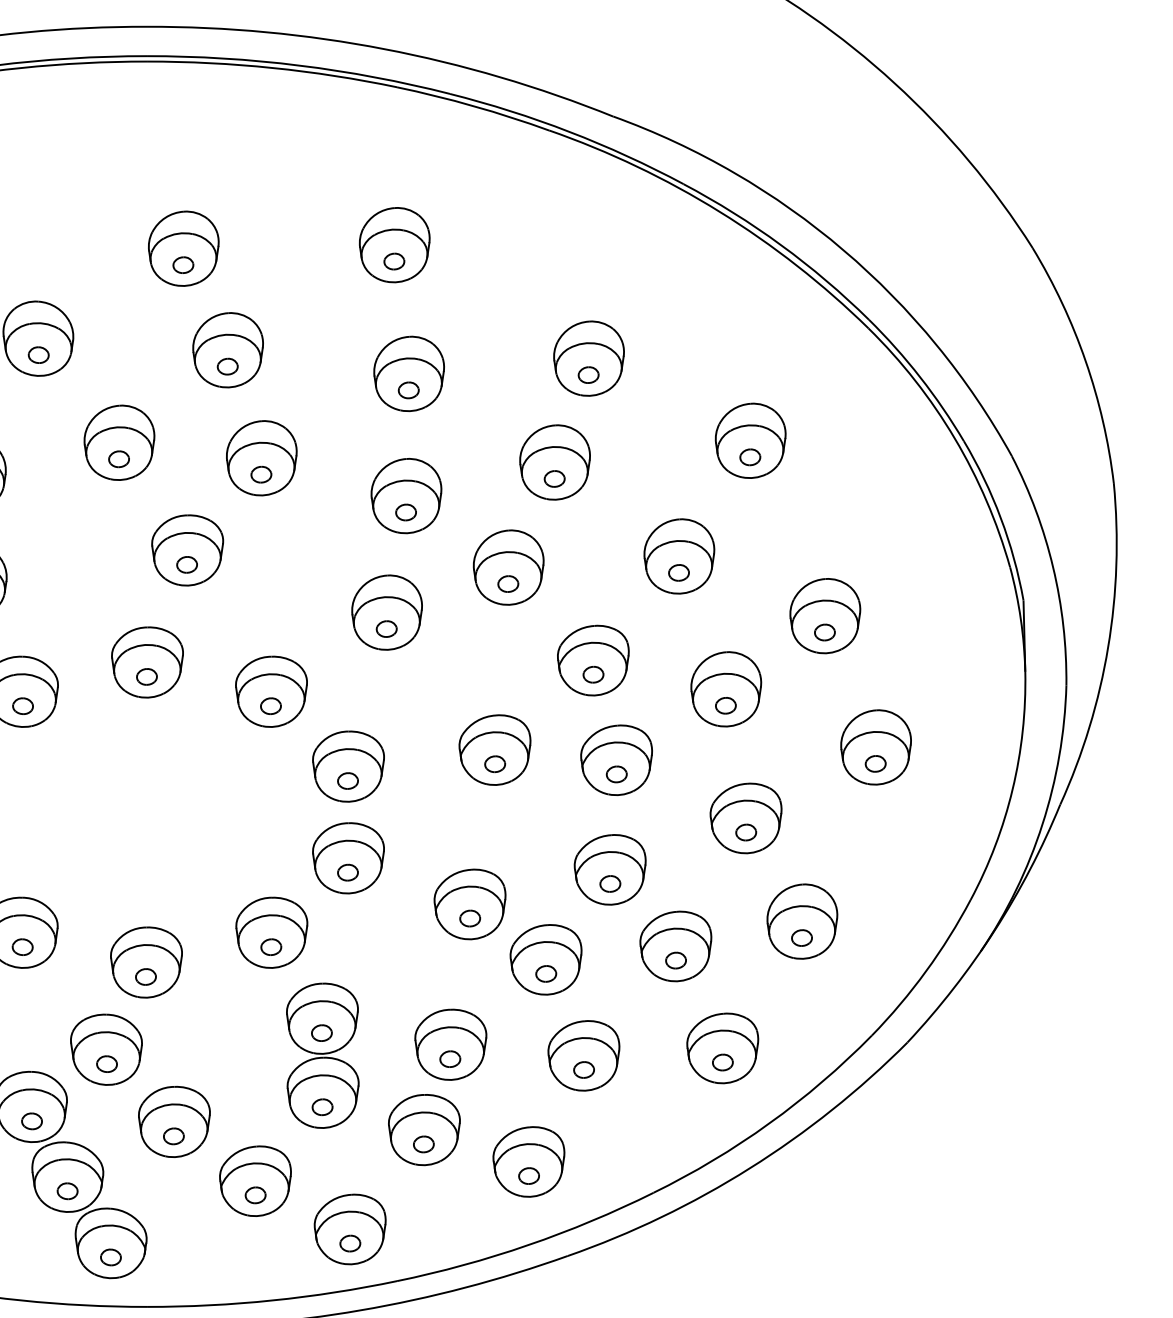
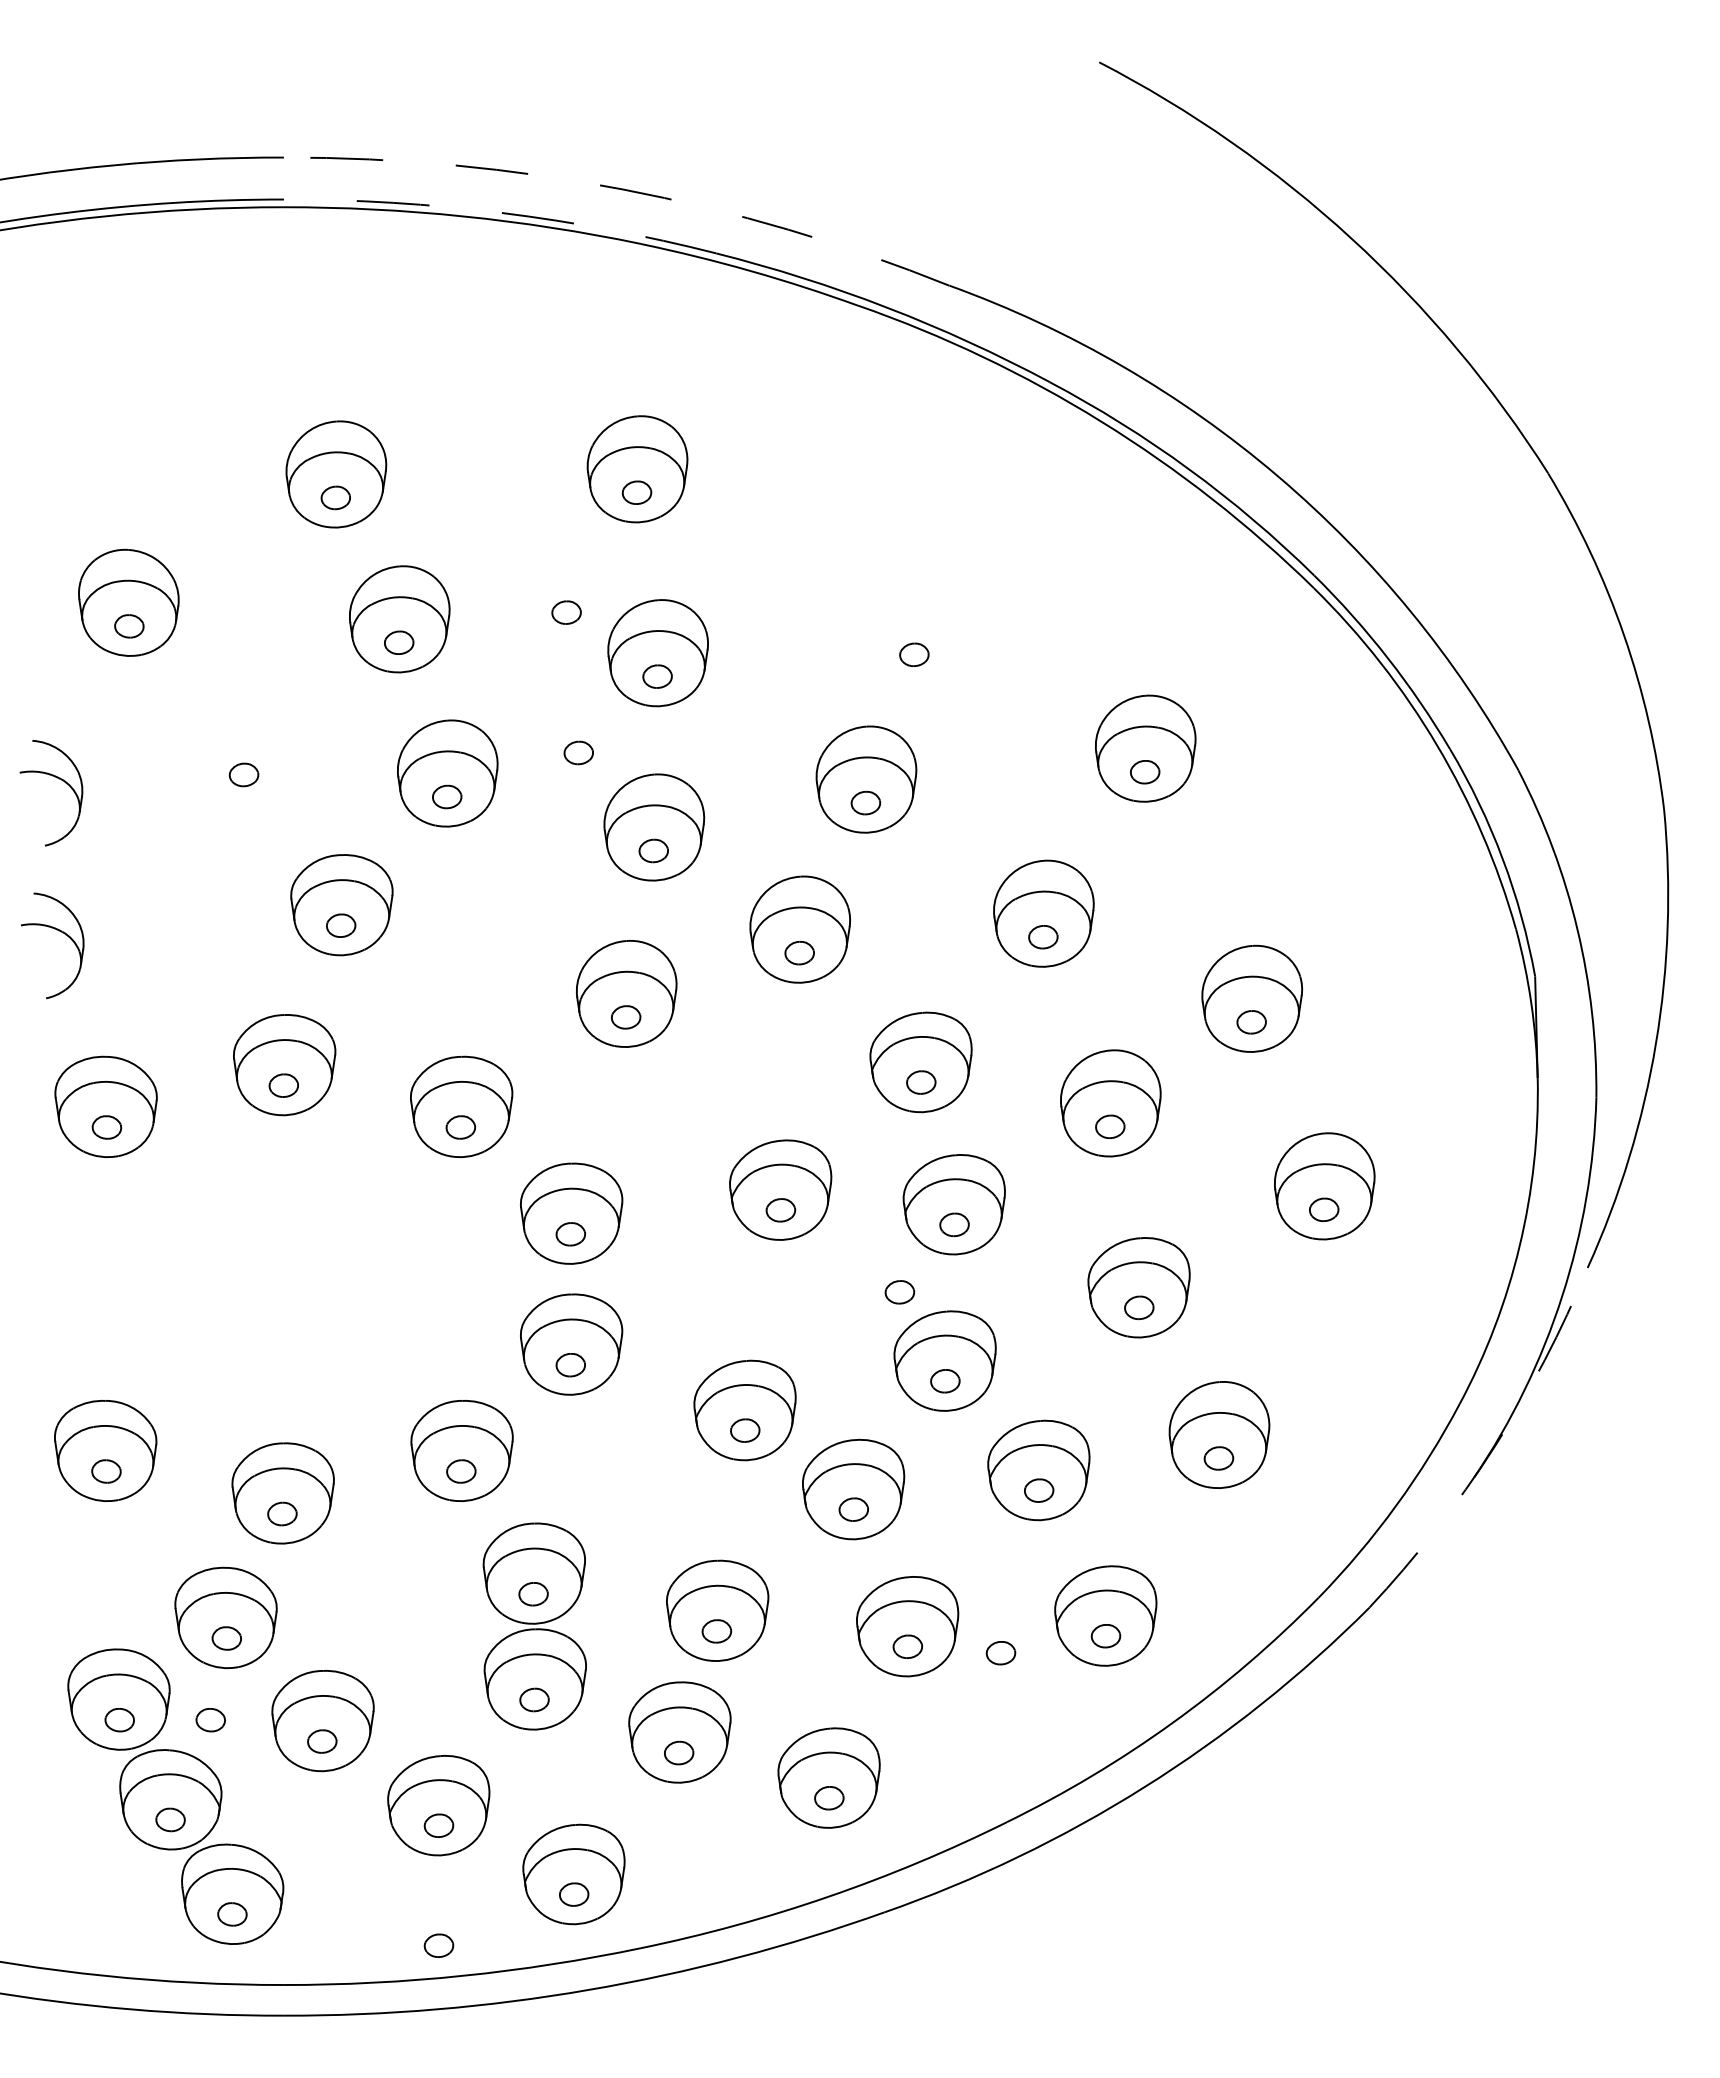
arc: (384, 49) -> (622, 189), solid -> dashed
arc: (299, 65) -> (501, 212), solid -> dashed
part: (344, 345) -> (566, 612), added
part: (588, 358) -> (914, 631), removed
part: (119, 442) -> (244, 751), removed
part: (353, 443) -> (578, 752), added
part: (578, 821) -> (899, 1292), added
arc: (995, 930) -> (1494, 1447), solid -> dashed
part: (648, 1074) -> (1000, 1653), added
part: (95, 1121) -> (210, 1720), added
part: (255, 1279) -> (438, 1945), added

